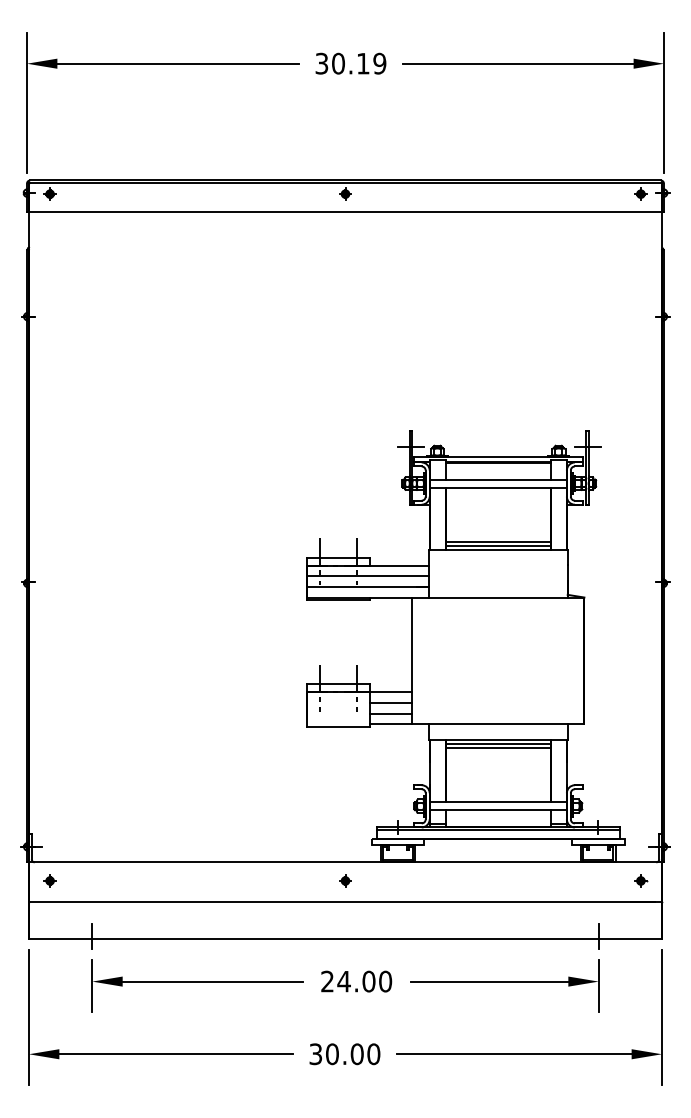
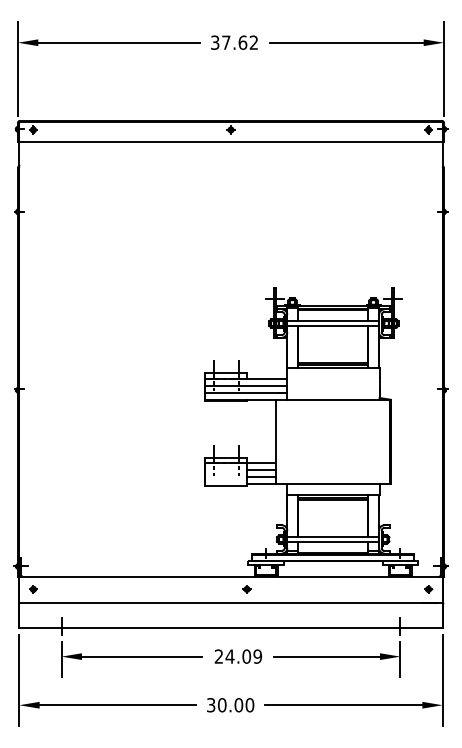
text: (359, 63) -> (240, 42), 30.19 -> 37.62
part: (344, 881) -> (246, 589), moved
text: (385, 981) -> (257, 656), 24.00 -> 24.09

